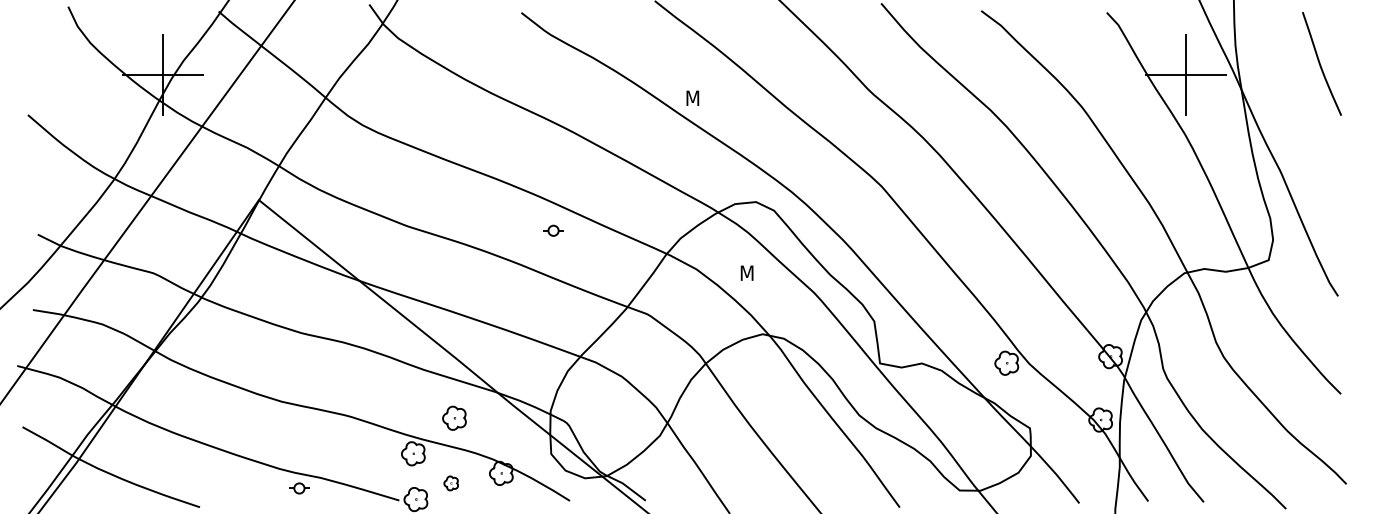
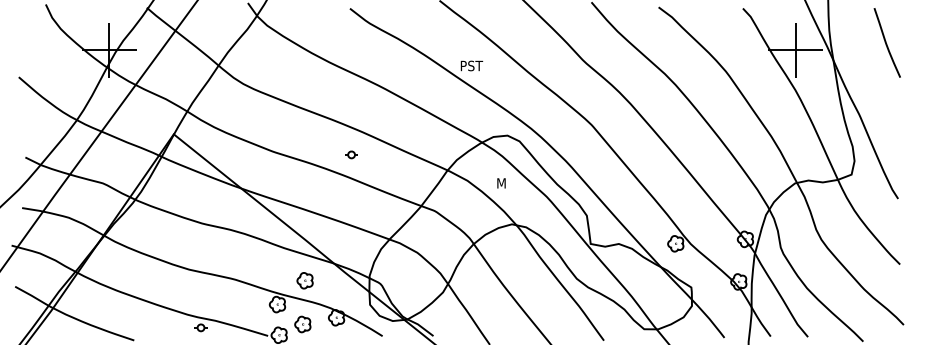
text: (703, 97) -> (472, 65), M -> PST
part: (553, 230) -> (351, 154), moved
part: (450, 483) -> (302, 324), size x1.67

